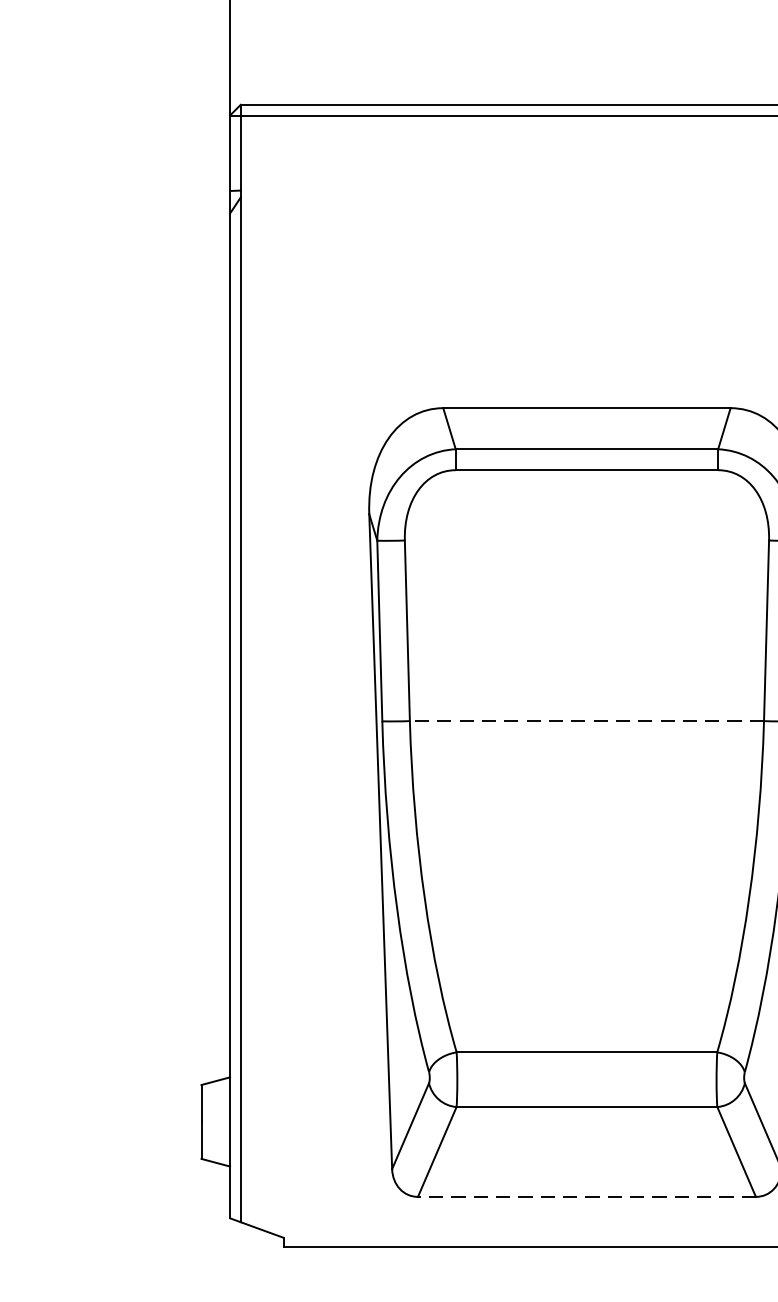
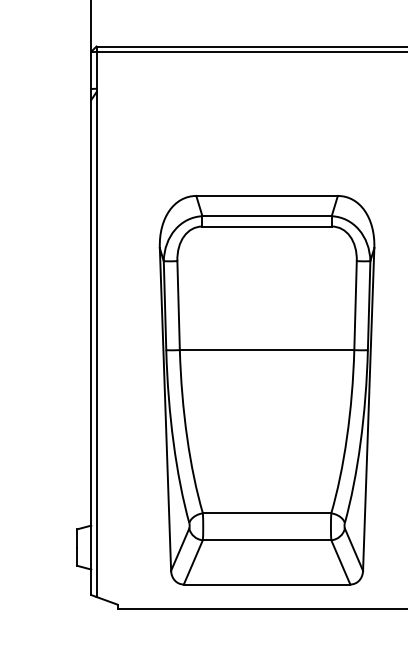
line: (585, 721) -> (266, 350), dashed -> solid
line: (585, 1196) -> (266, 584), dashed -> solid

